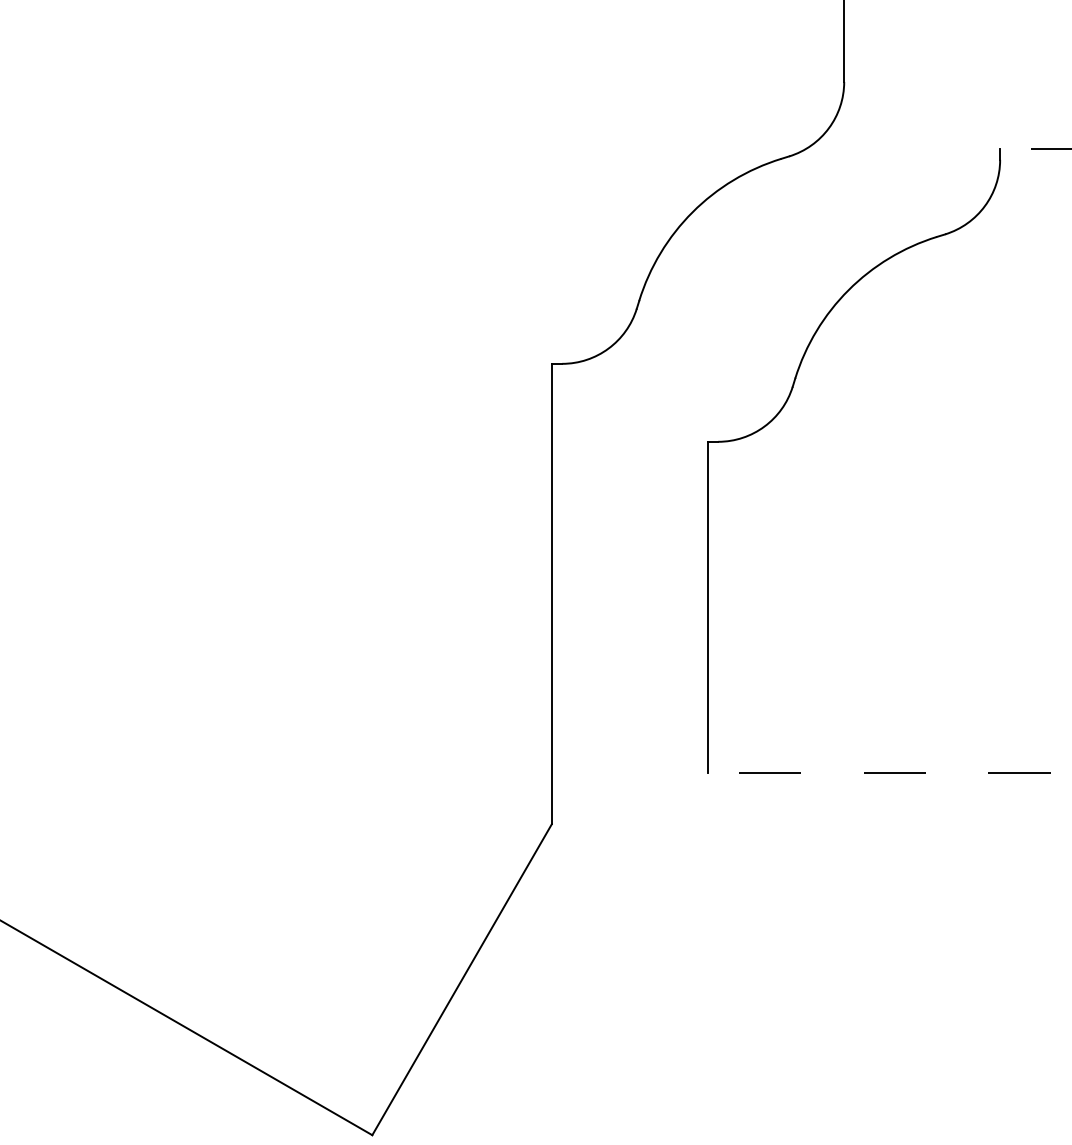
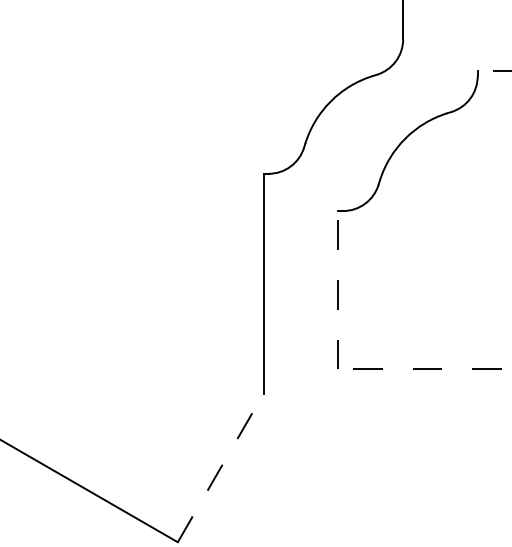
line: (708, 606) -> (338, 289), solid -> dashed
line: (461, 980) -> (220, 468), solid -> dashed

